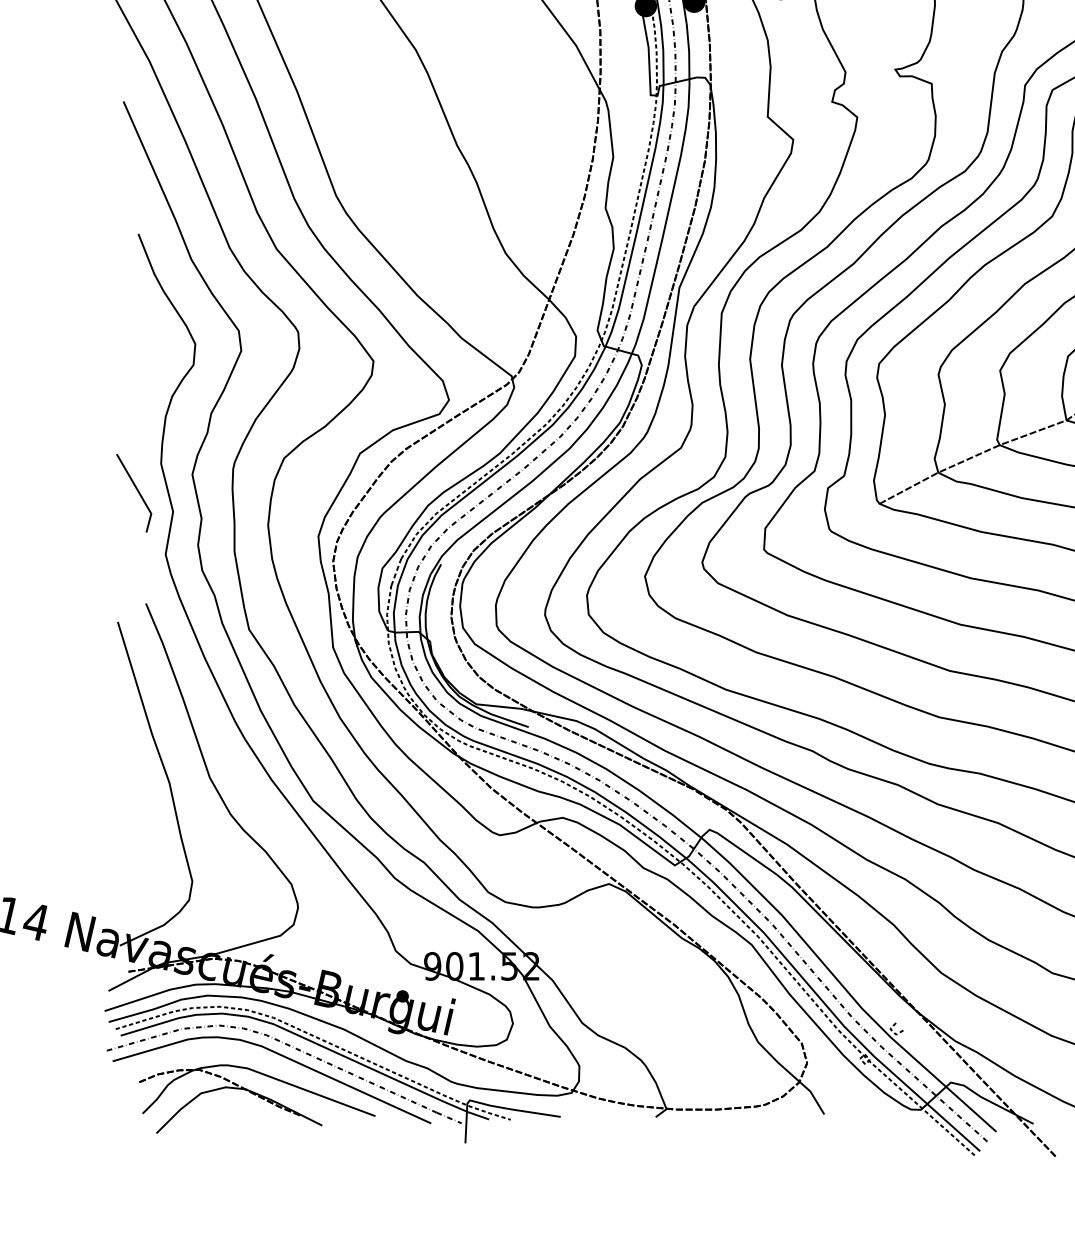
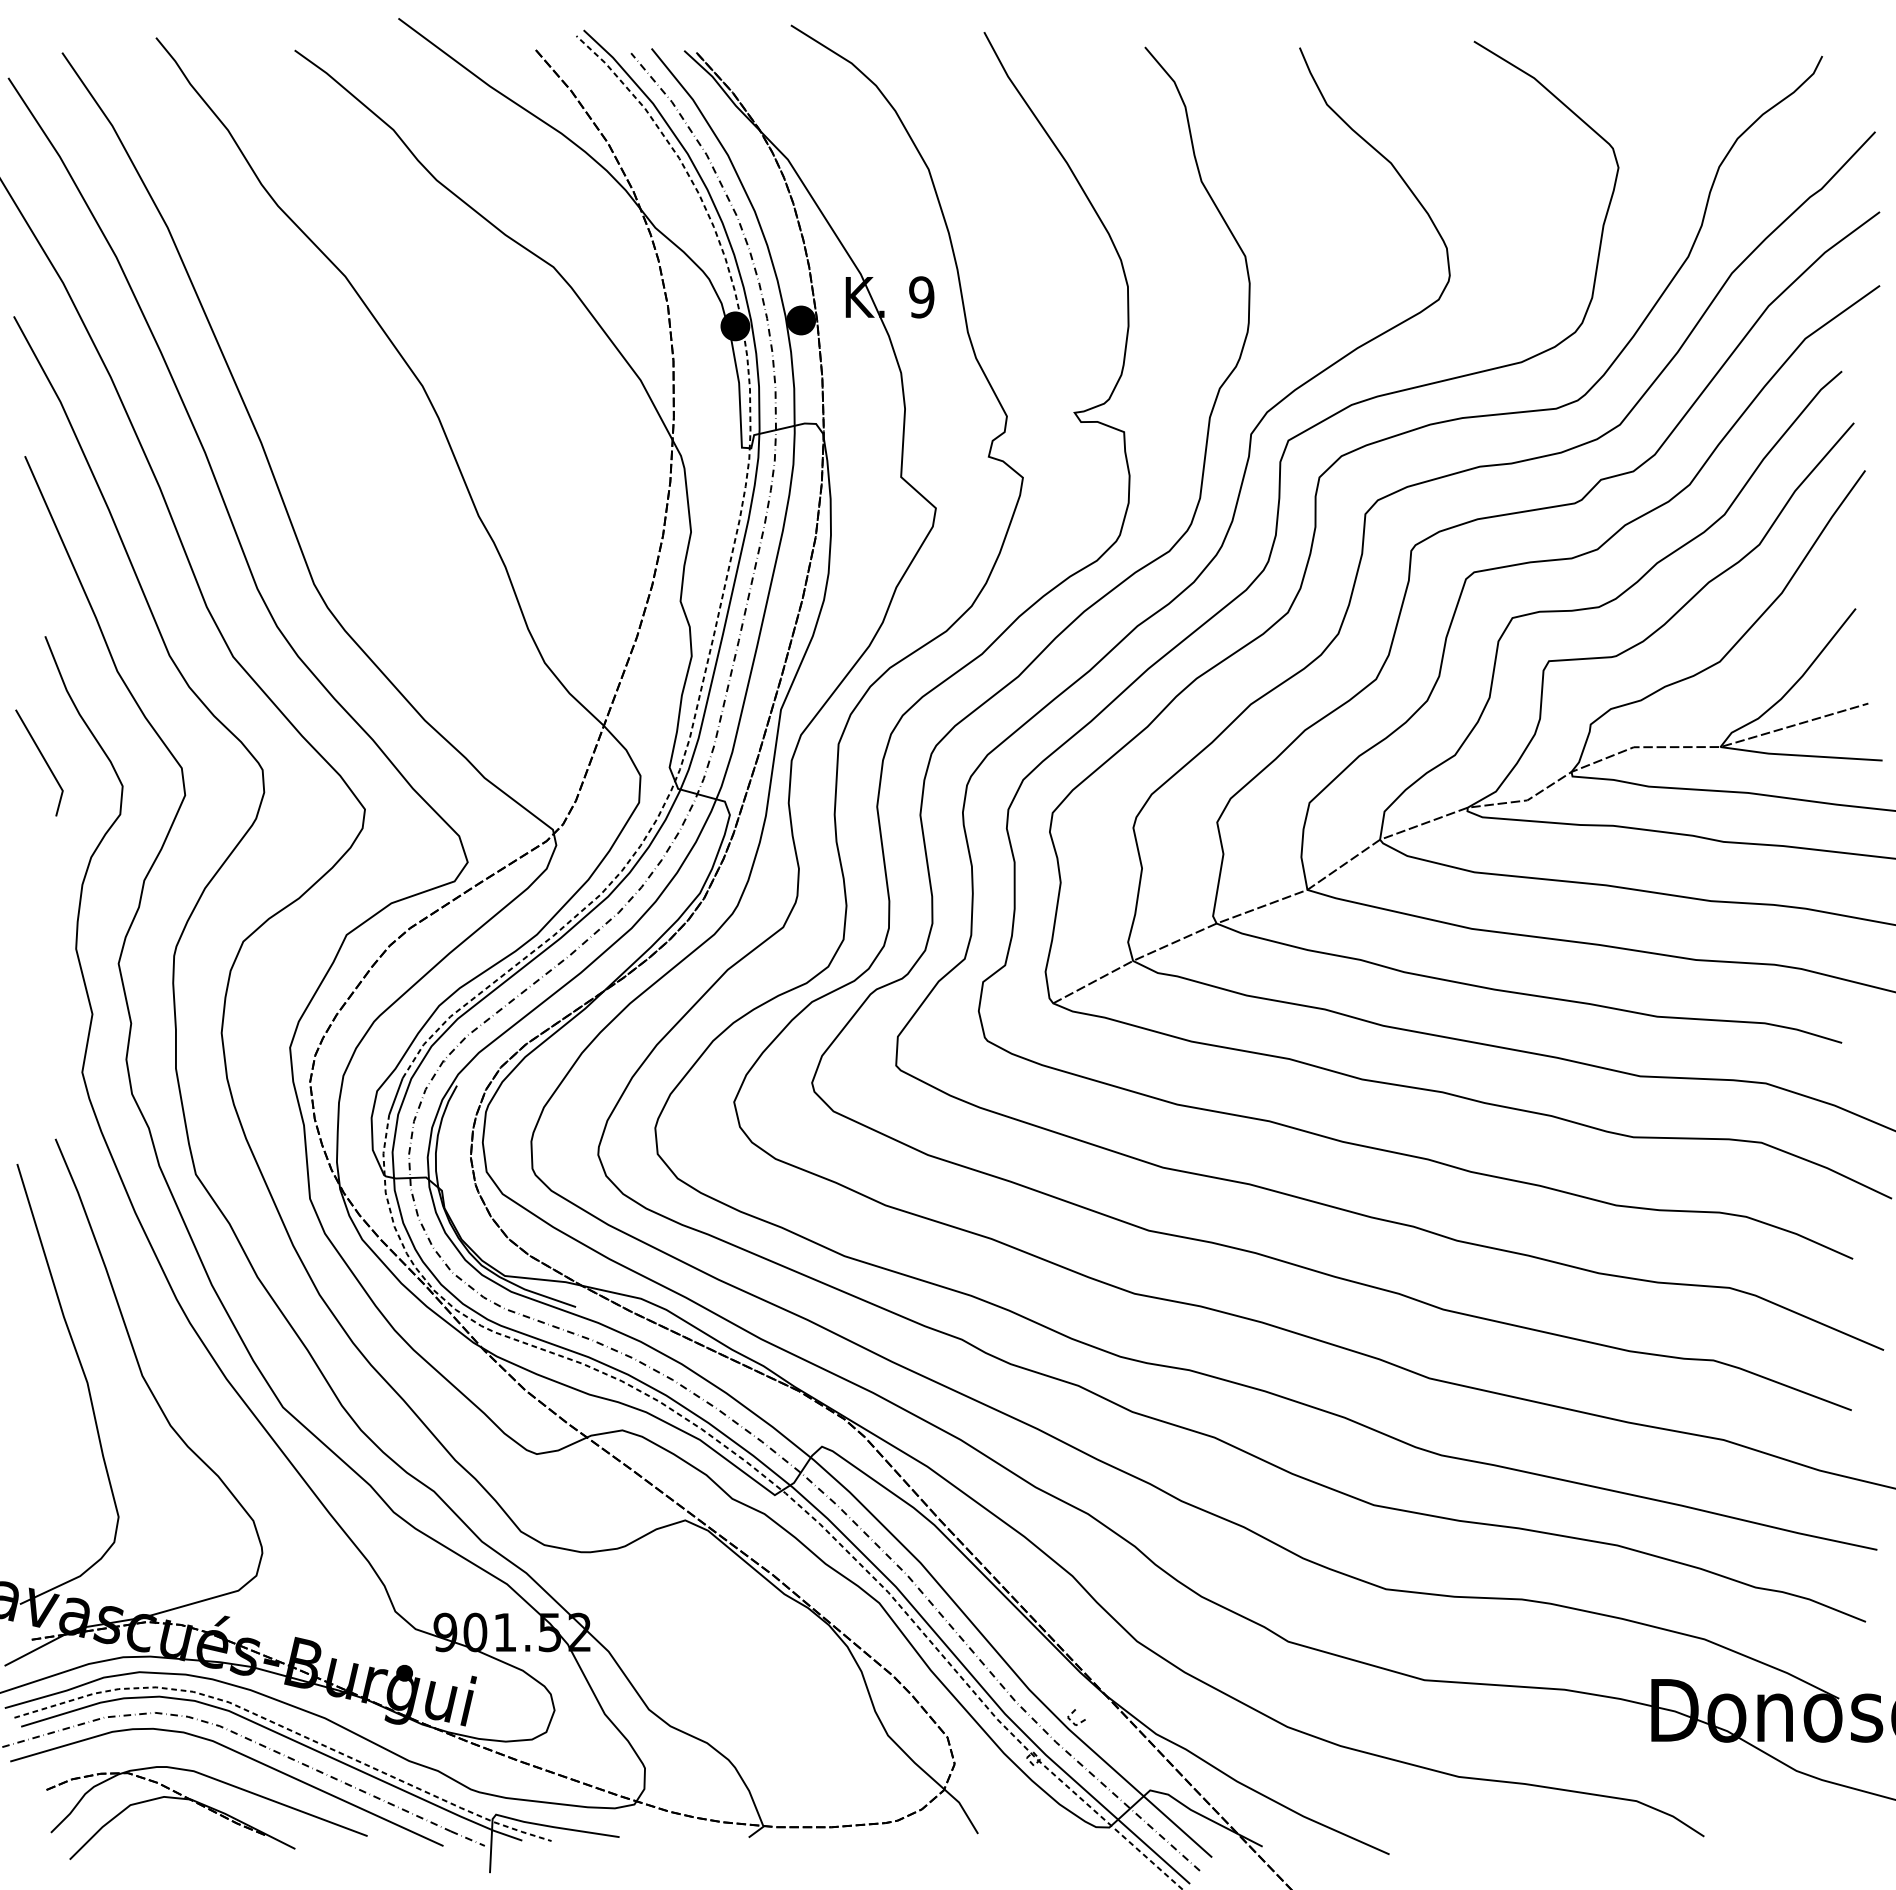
line: (137, 490) -> (43, 759), moved
line: (395, 572) -> (395, 1096), dashed -> solid

